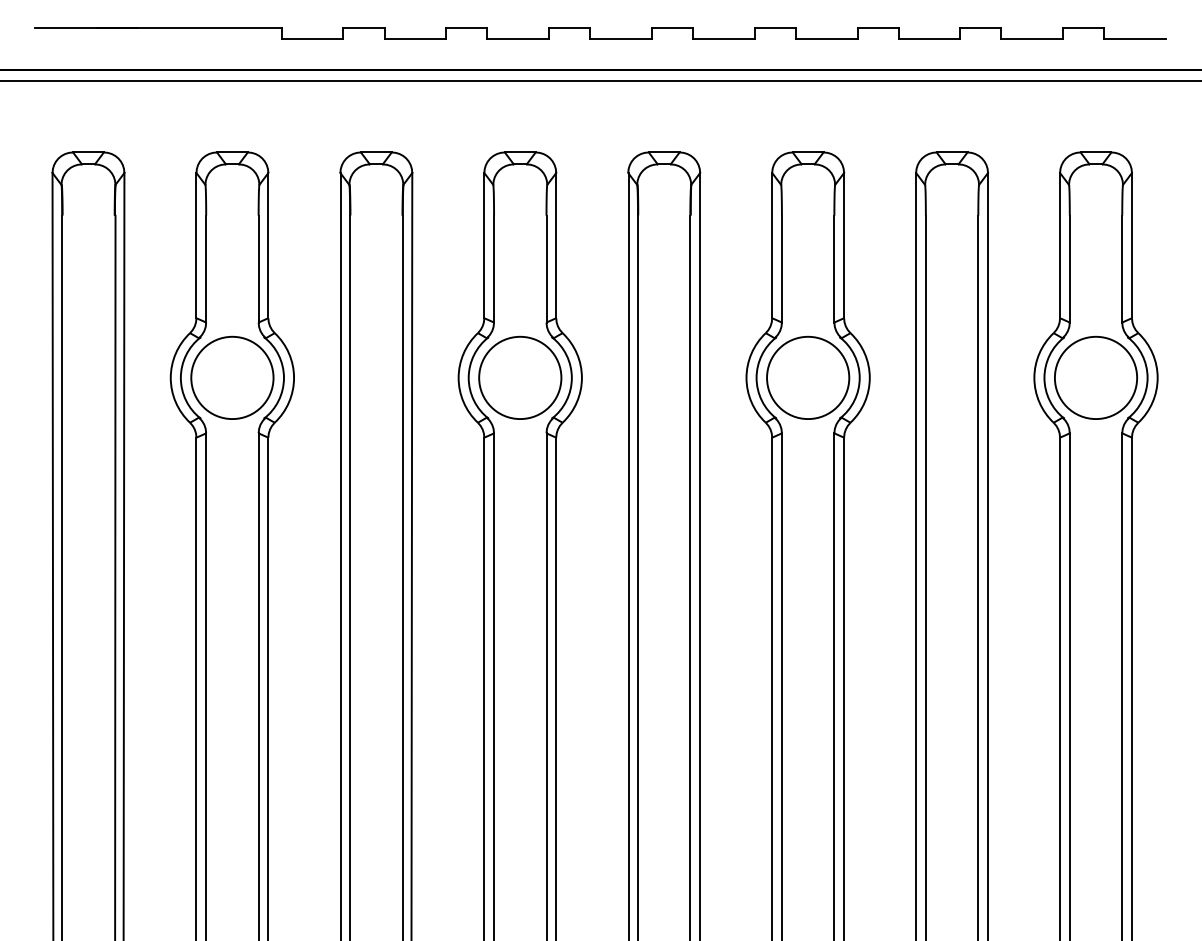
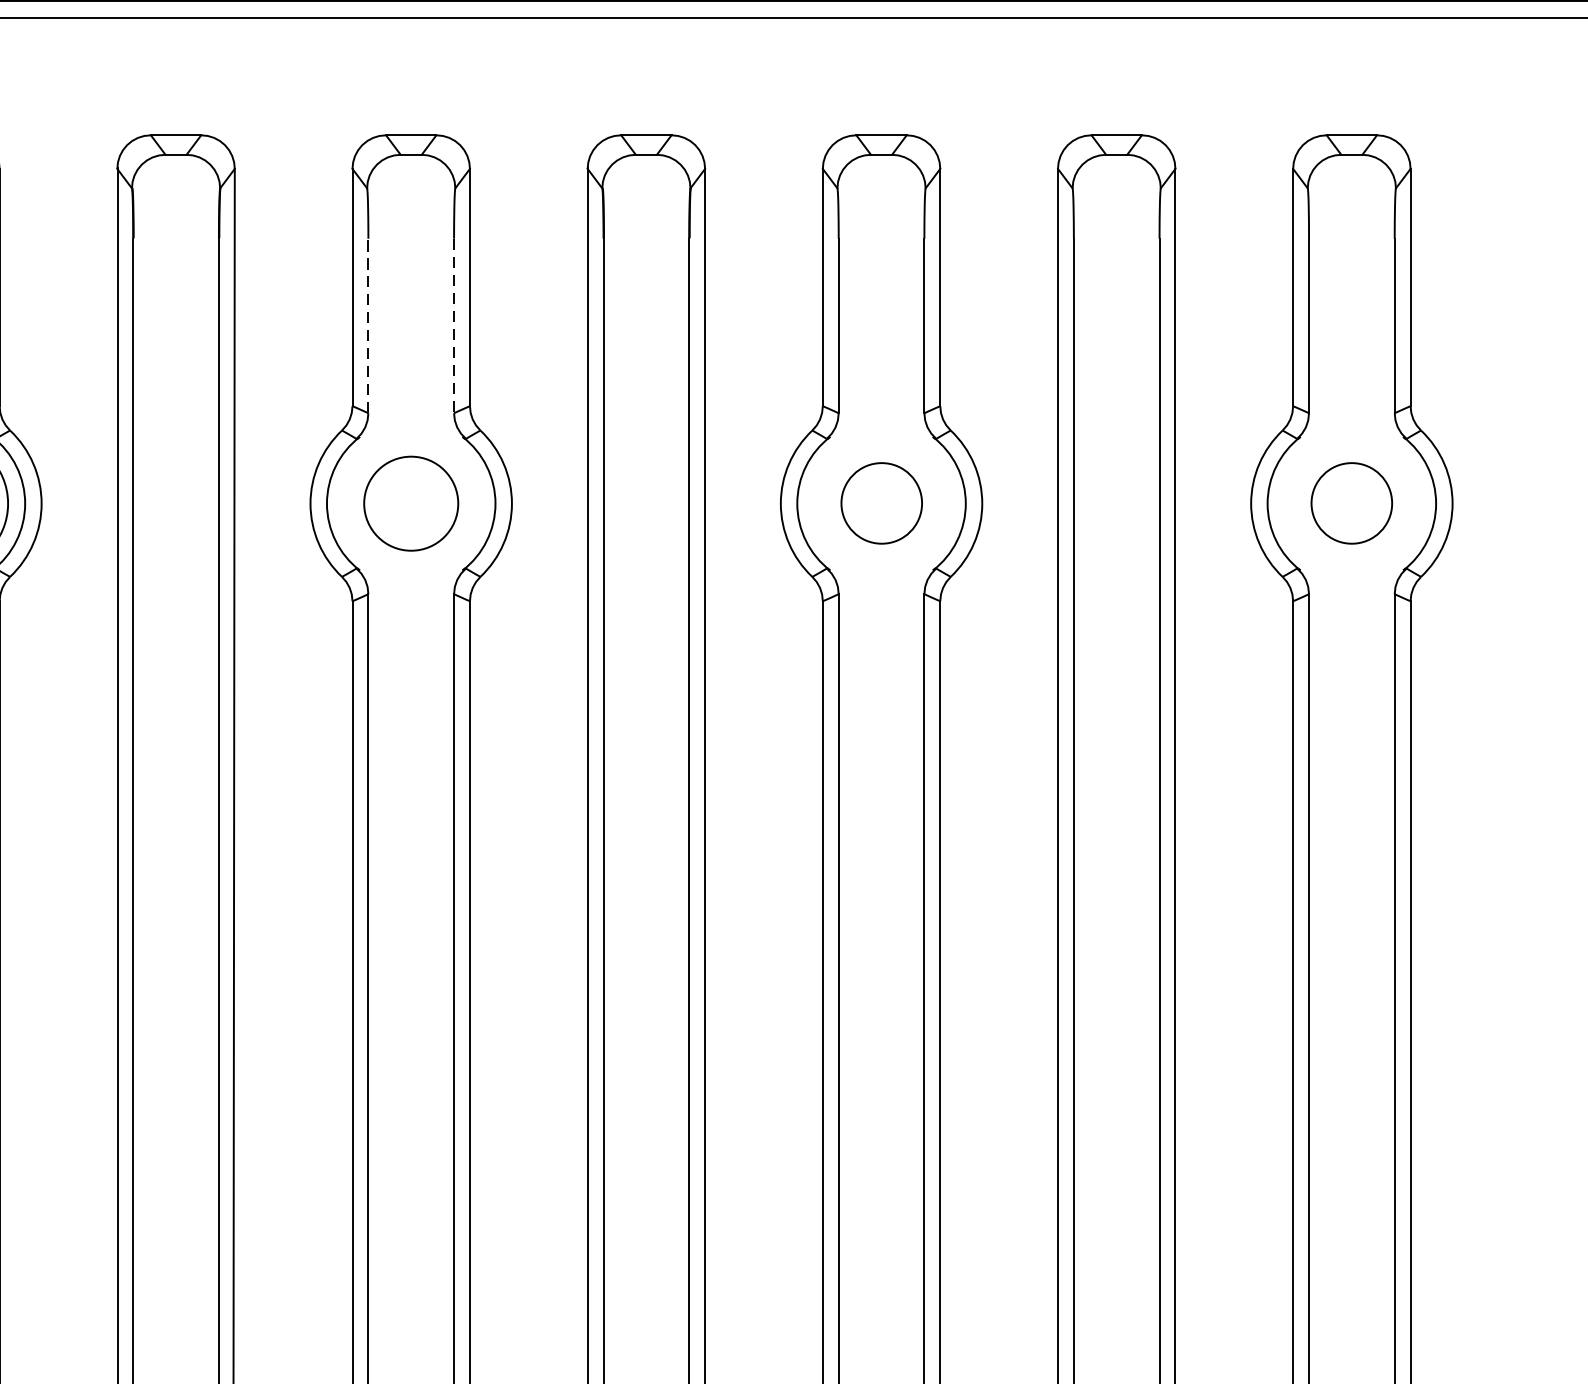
line: (494, 268) -> (369, 324), solid -> dashed
line: (546, 269) -> (454, 326), solid -> dashed
circle: (520, 377) -> (411, 502), size x0.7
circle: (808, 377) -> (882, 502), size x0.6
circle: (1095, 377) -> (1351, 502), size x0.6

